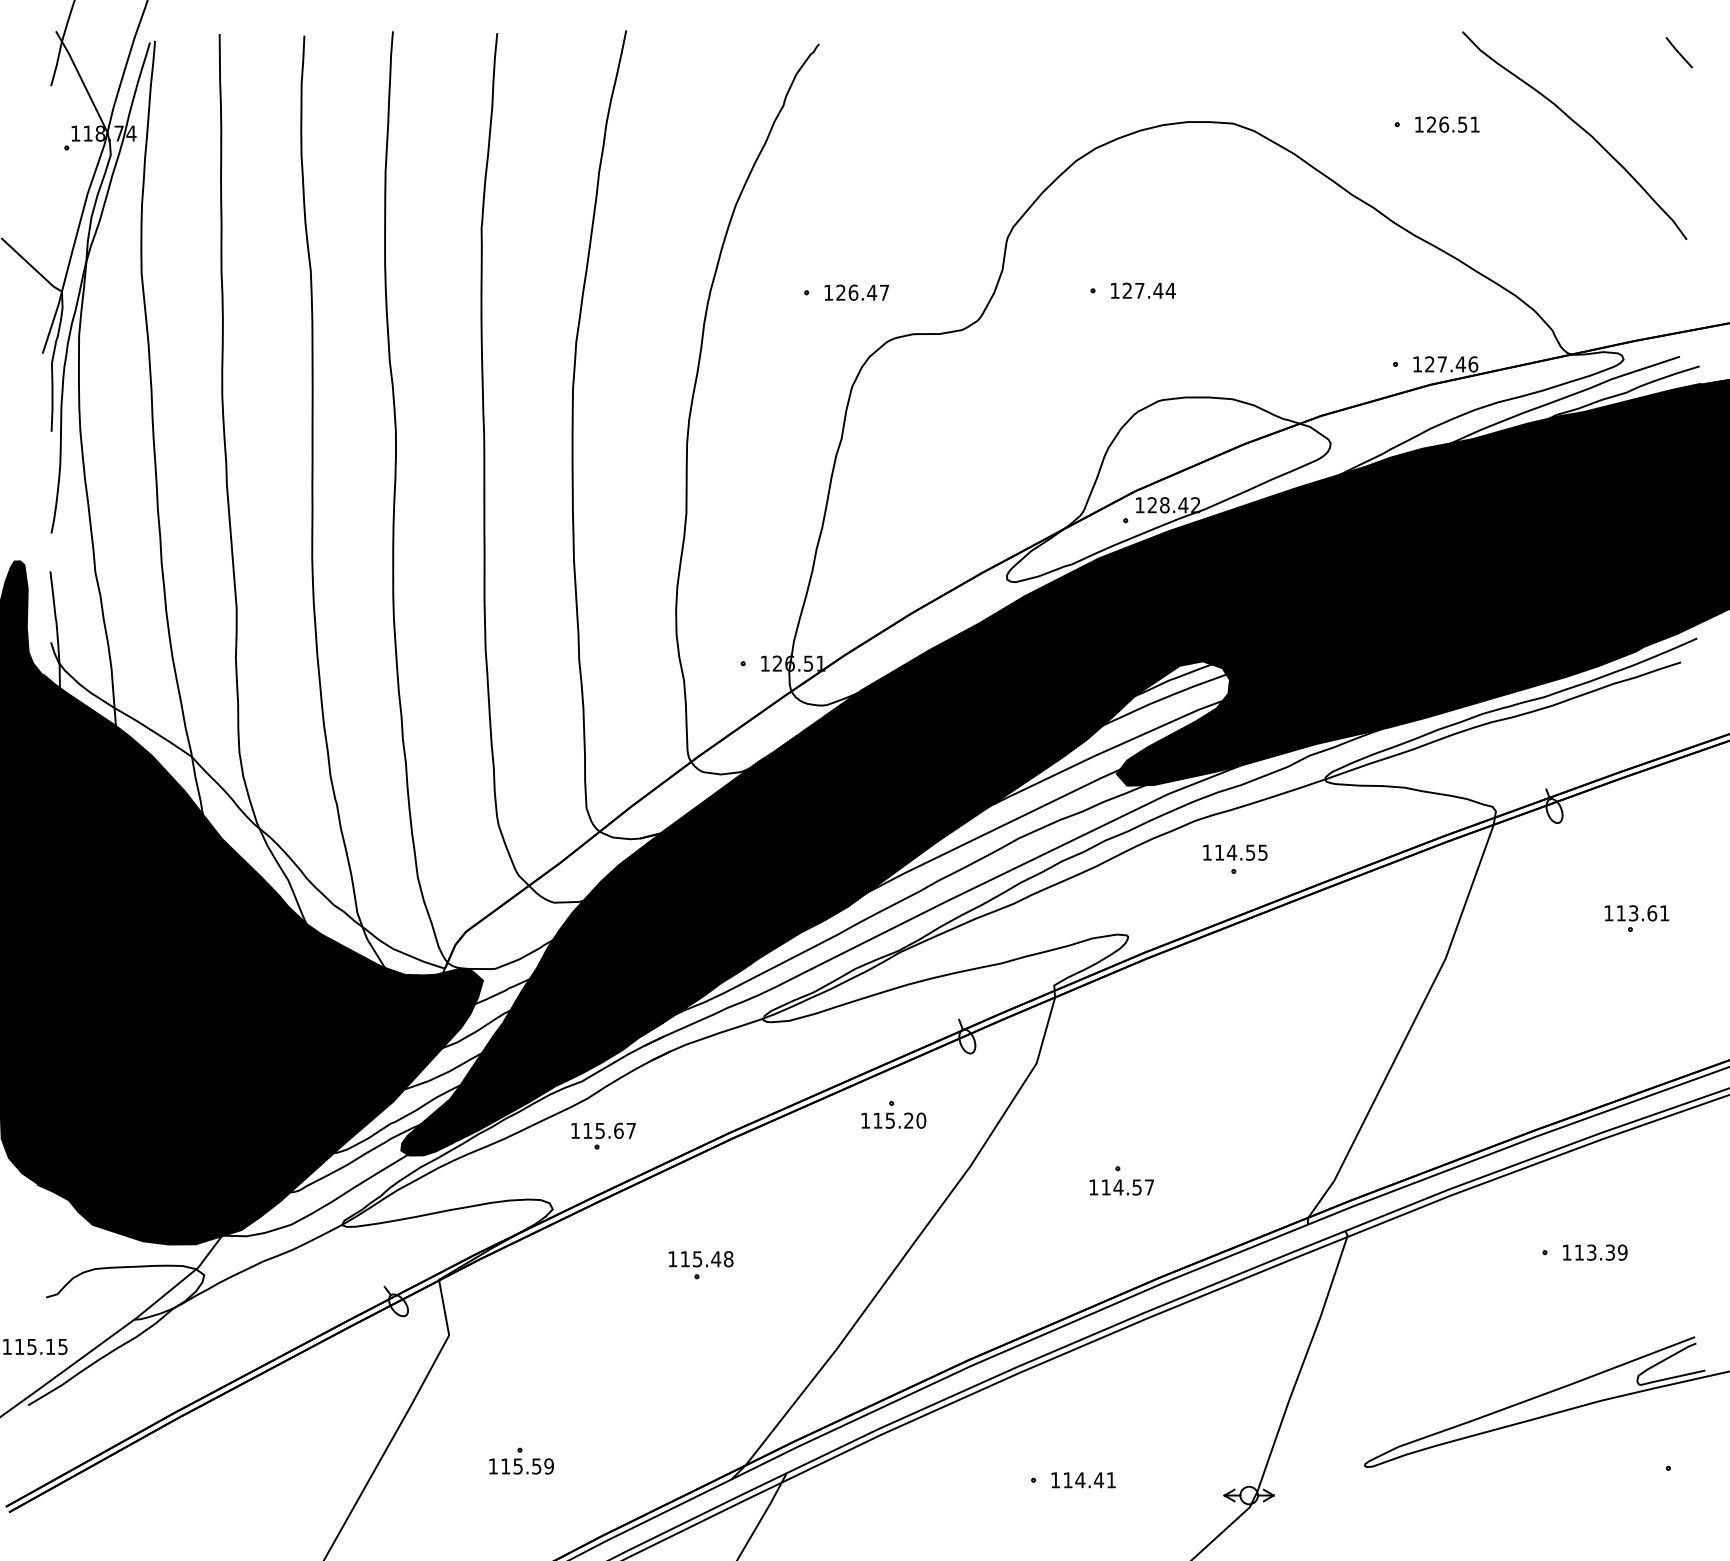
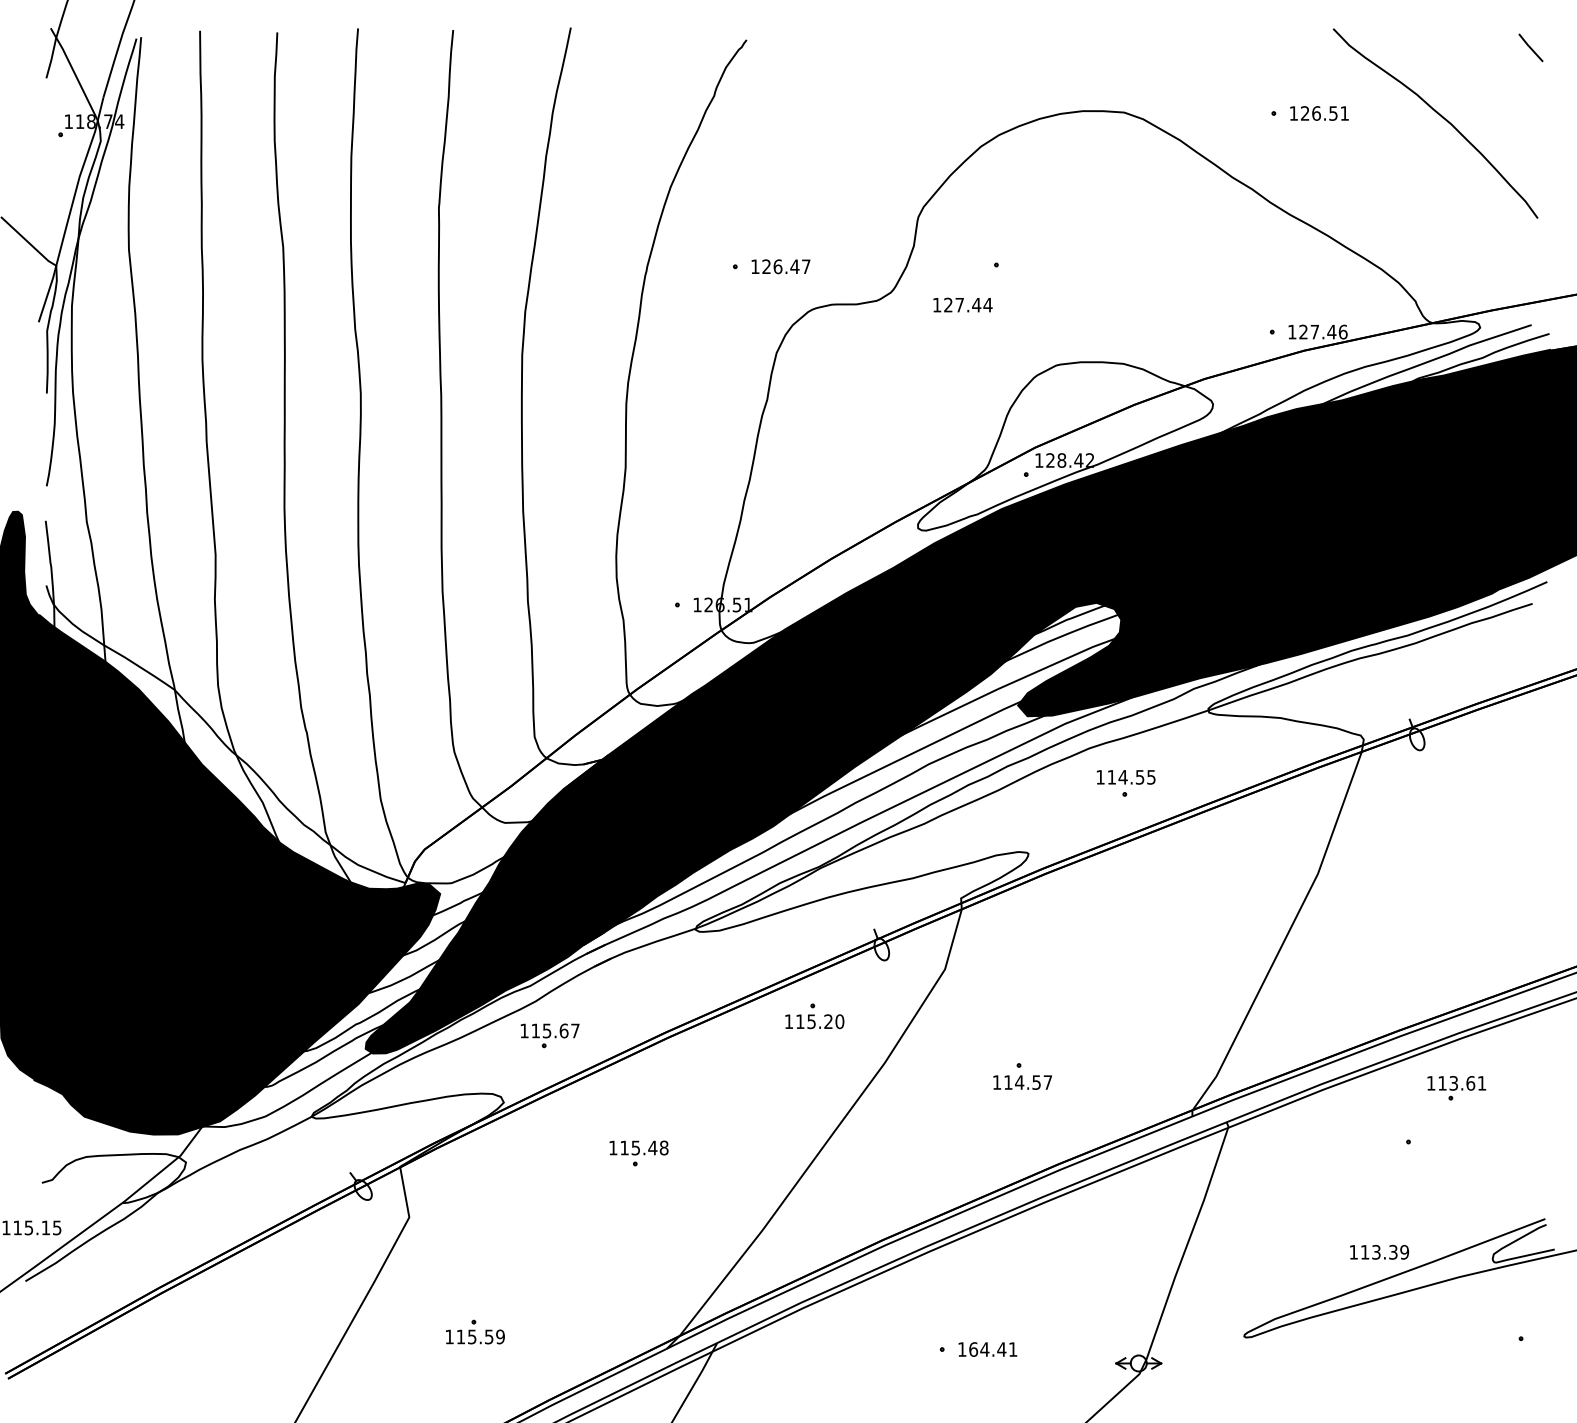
text: (1143, 290) -> (963, 304), moved
part: (1636, 918) -> (1456, 1088), moved
text: (1595, 1252) -> (1379, 1252), moved
text: (1067, 1480) -> (973, 1349), 114.41 -> 164.41

